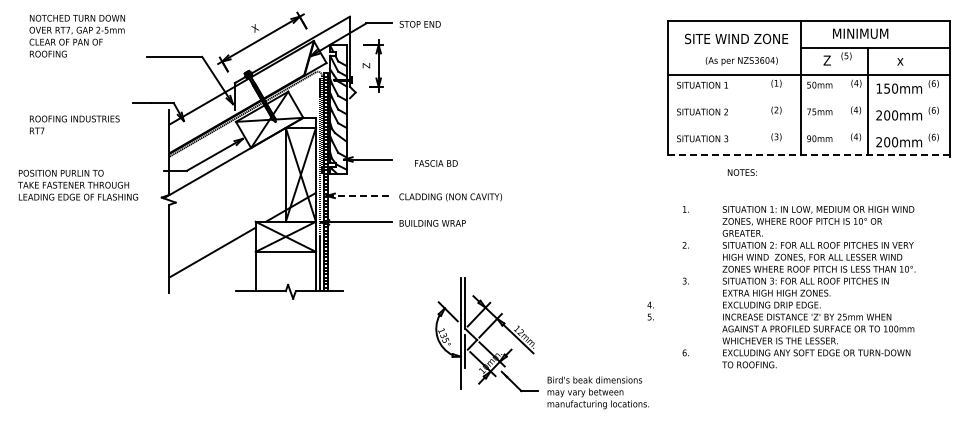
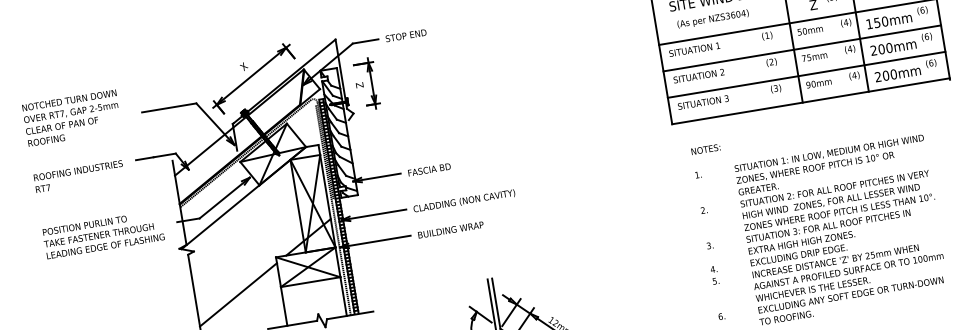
text: (76, 35) -> (71, 117), moved
text: (741, 61) -> (712, 19), moved
line: (808, 101) -> (801, 48), added
text: (74, 124) -> (78, 176), moved
line: (808, 128) -> (806, 75), added
line: (808, 155) -> (810, 101), dashed -> solid
text: (436, 163) -> (429, 169), moved
text: (741, 172) -> (705, 149), moved
text: (78, 184) -> (103, 233), moved
line: (359, 195) -> (374, 214), dashed -> solid
text: (650, 310) -> (714, 274), moved

